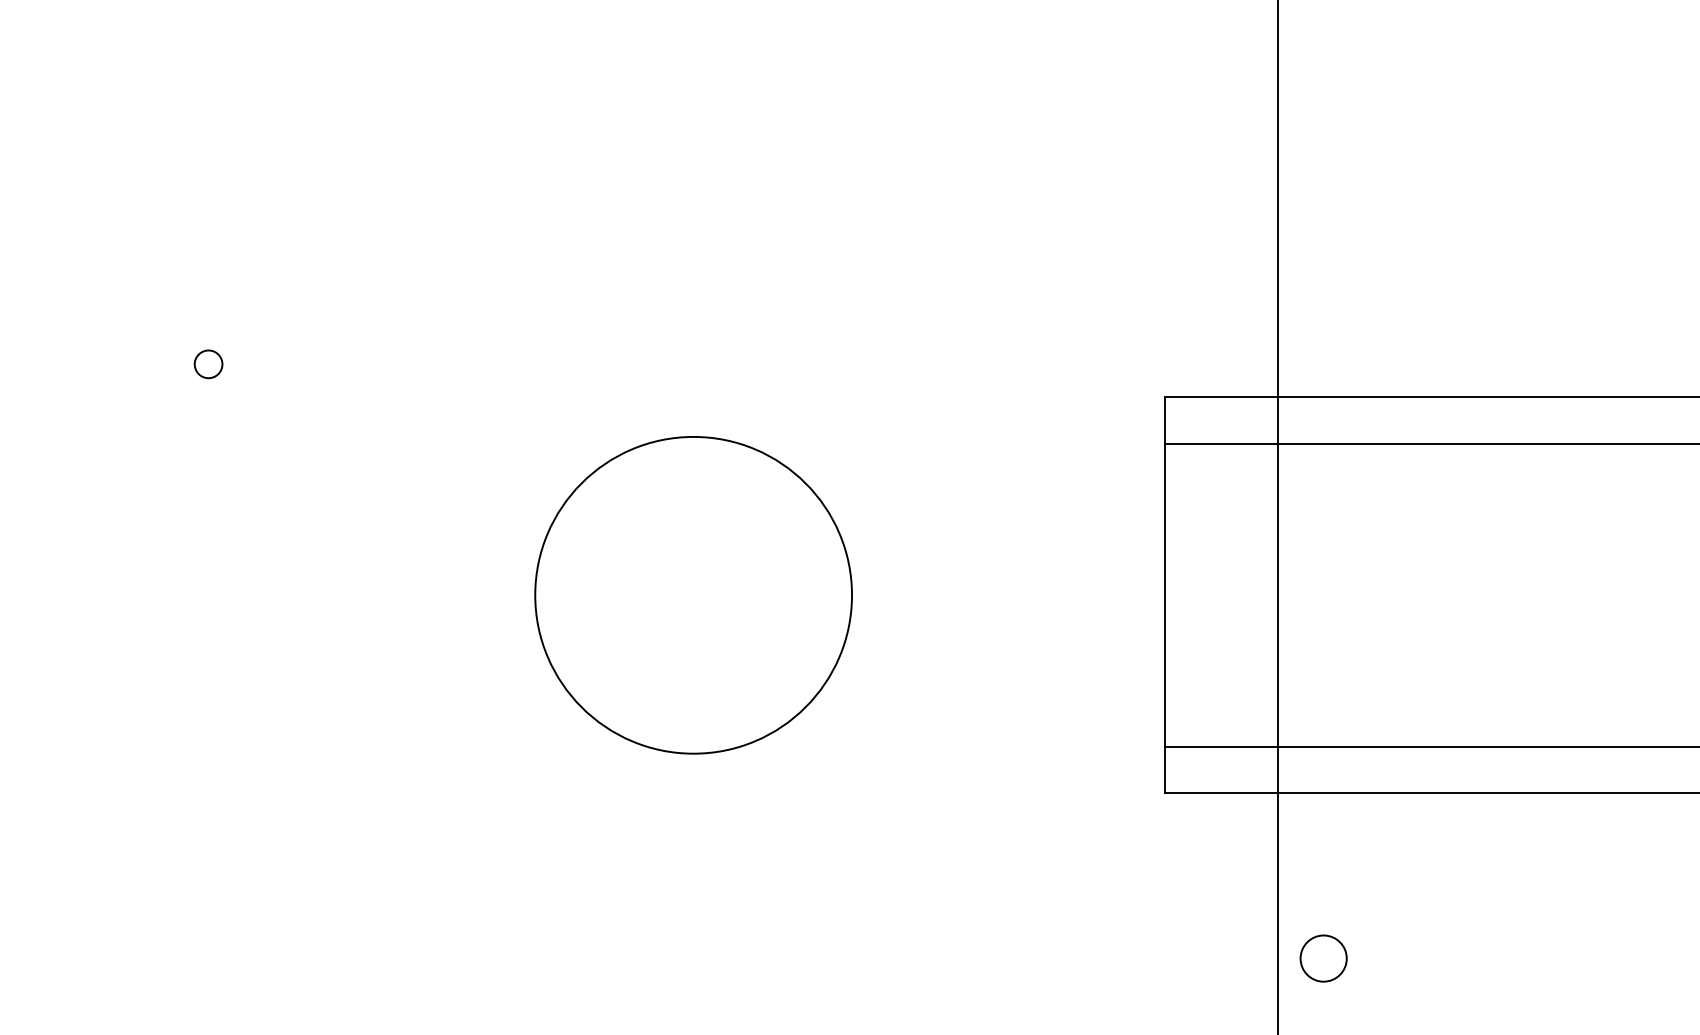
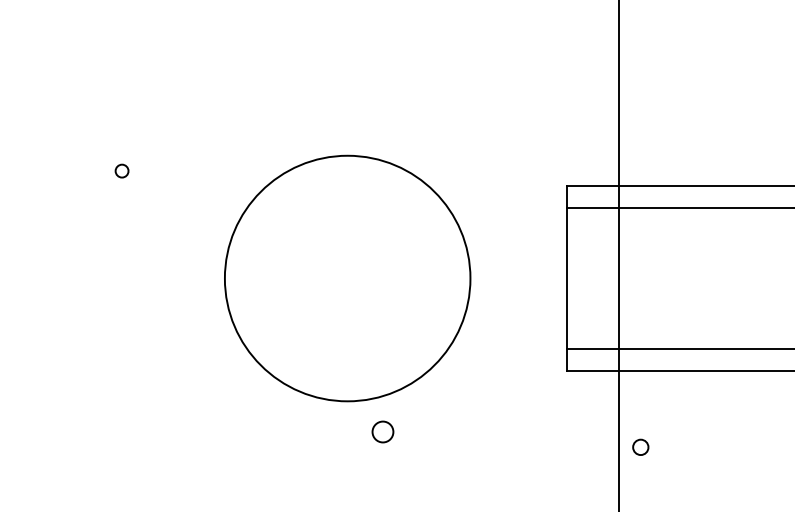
circle: (693, 595) -> (347, 278), size x1.67
circle: (768, 924) -> (382, 431), added
circle: (1323, 956) -> (640, 446), size x0.71

